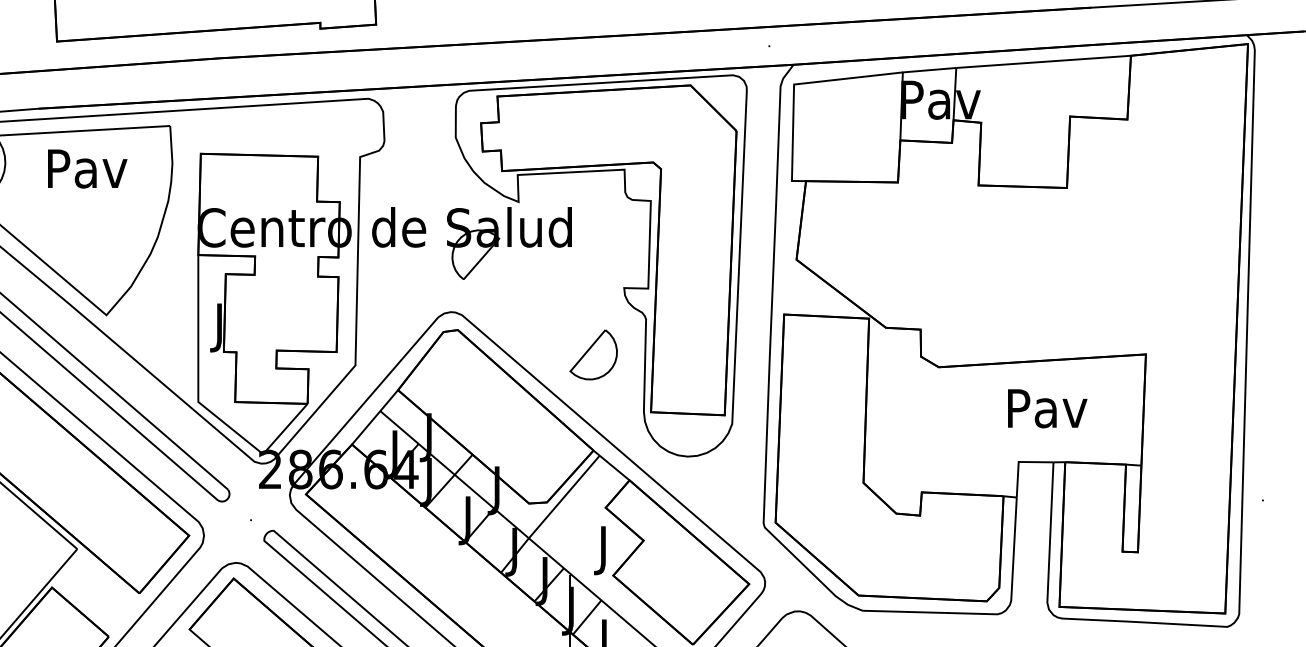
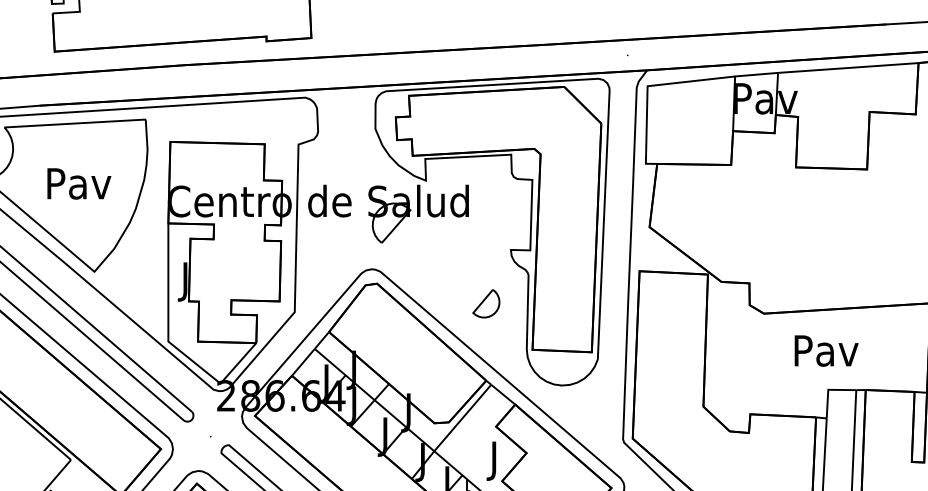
text: (87, 168) -> (79, 183), moved
part: (593, 354) -> (486, 303), size x0.7
text: (1047, 408) -> (826, 350), moved

